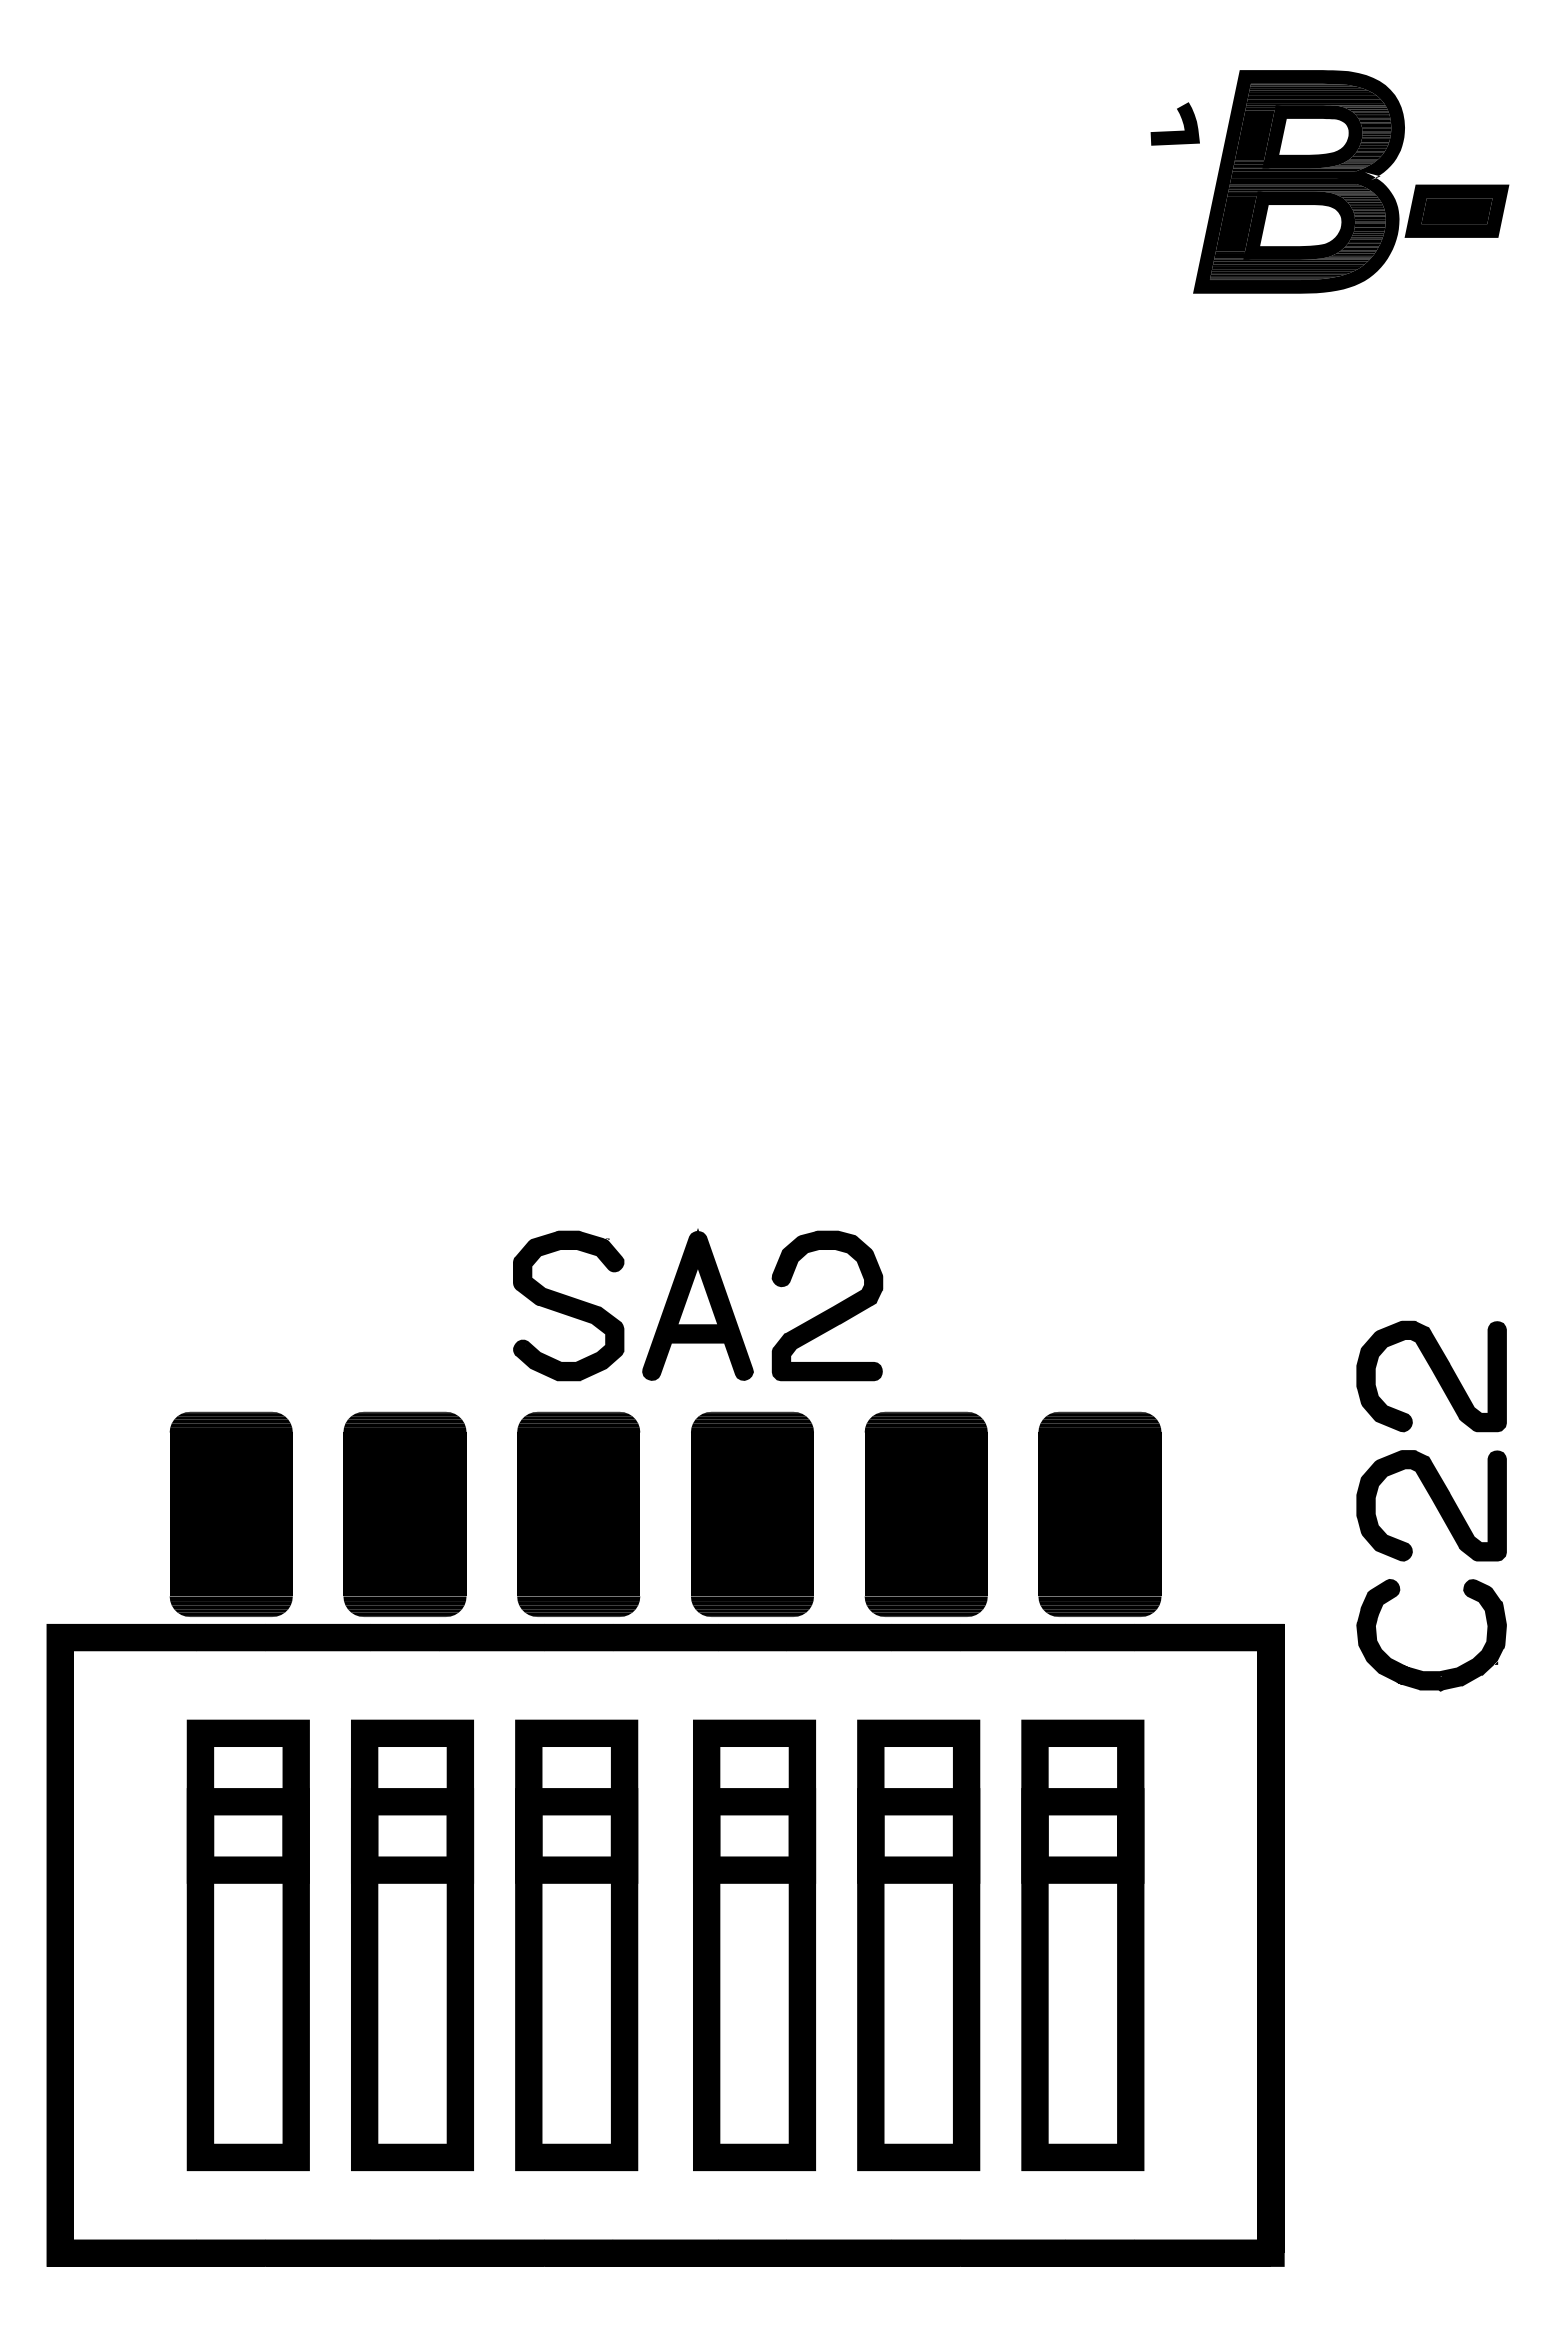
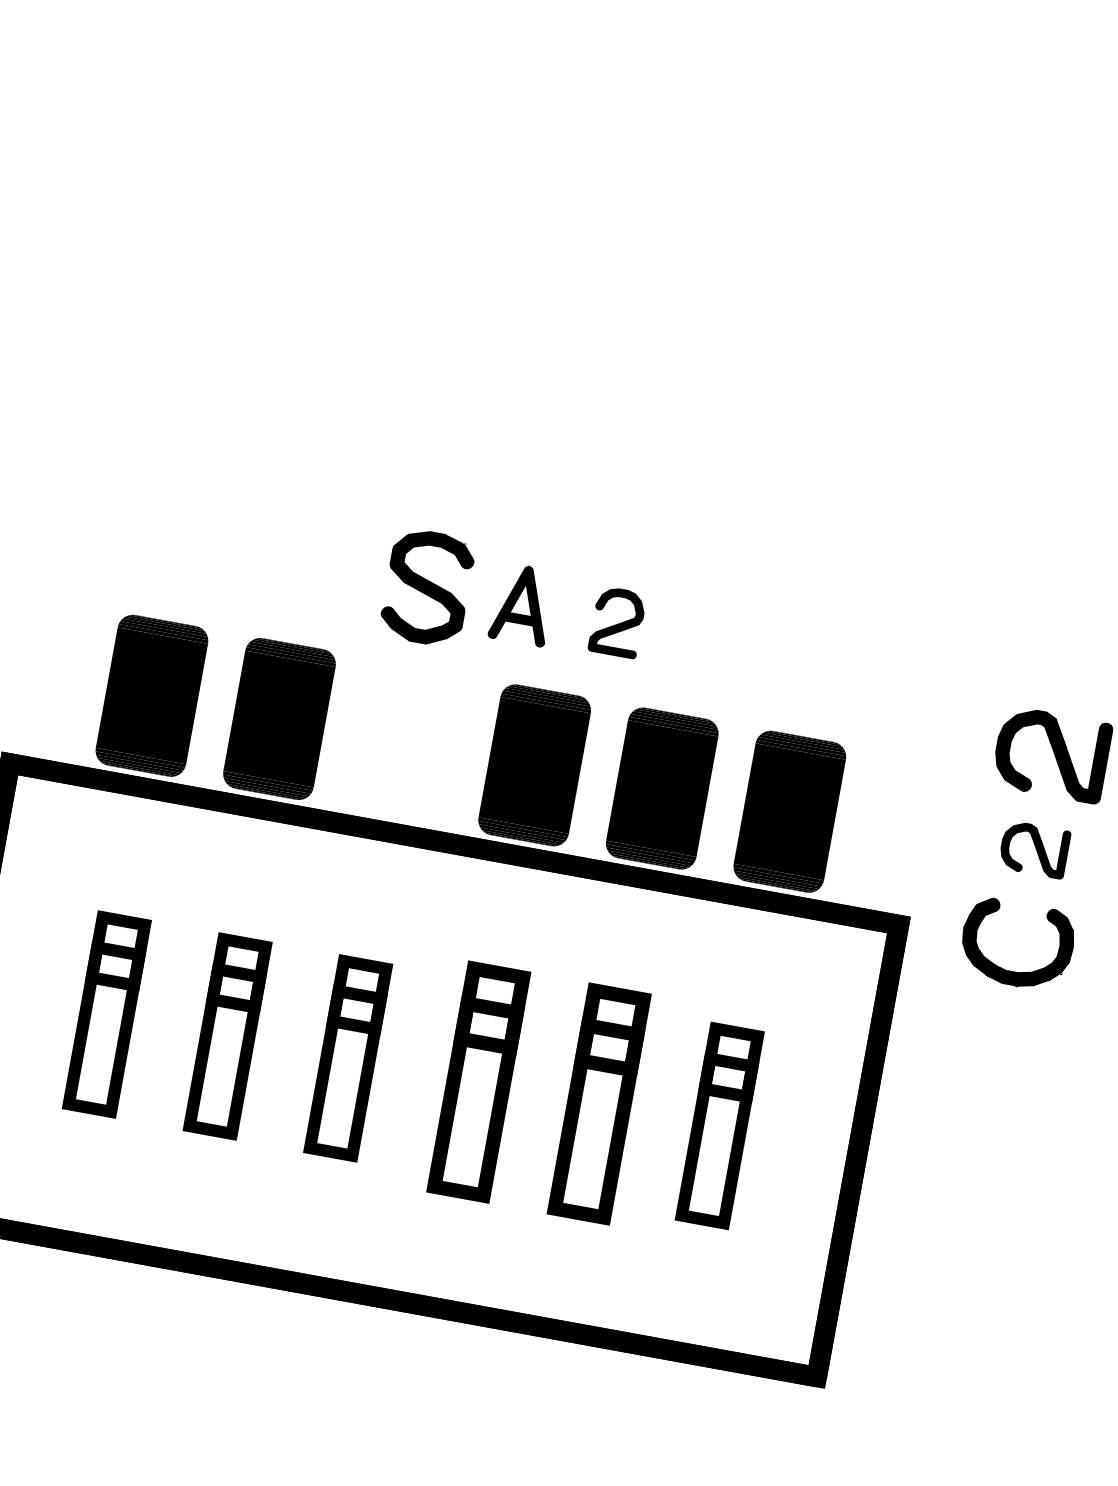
part: (697, 1304) -> (522, 603), size x0.7
part: (827, 1305) -> (617, 621), size x0.6
part: (1431, 1505) -> (1034, 849), size x0.6
part: (578, 1513) -> (407, 741), removed
part: (247, 1945) -> (106, 1014), size x0.6
part: (412, 1945) -> (227, 1036), size x0.6
part: (576, 1945) -> (347, 1058), size x0.6
part: (754, 1945) -> (478, 1082), size x0.7
part: (918, 1945) -> (599, 1104), size x0.7
part: (1082, 1945) -> (719, 1125), size x0.6

